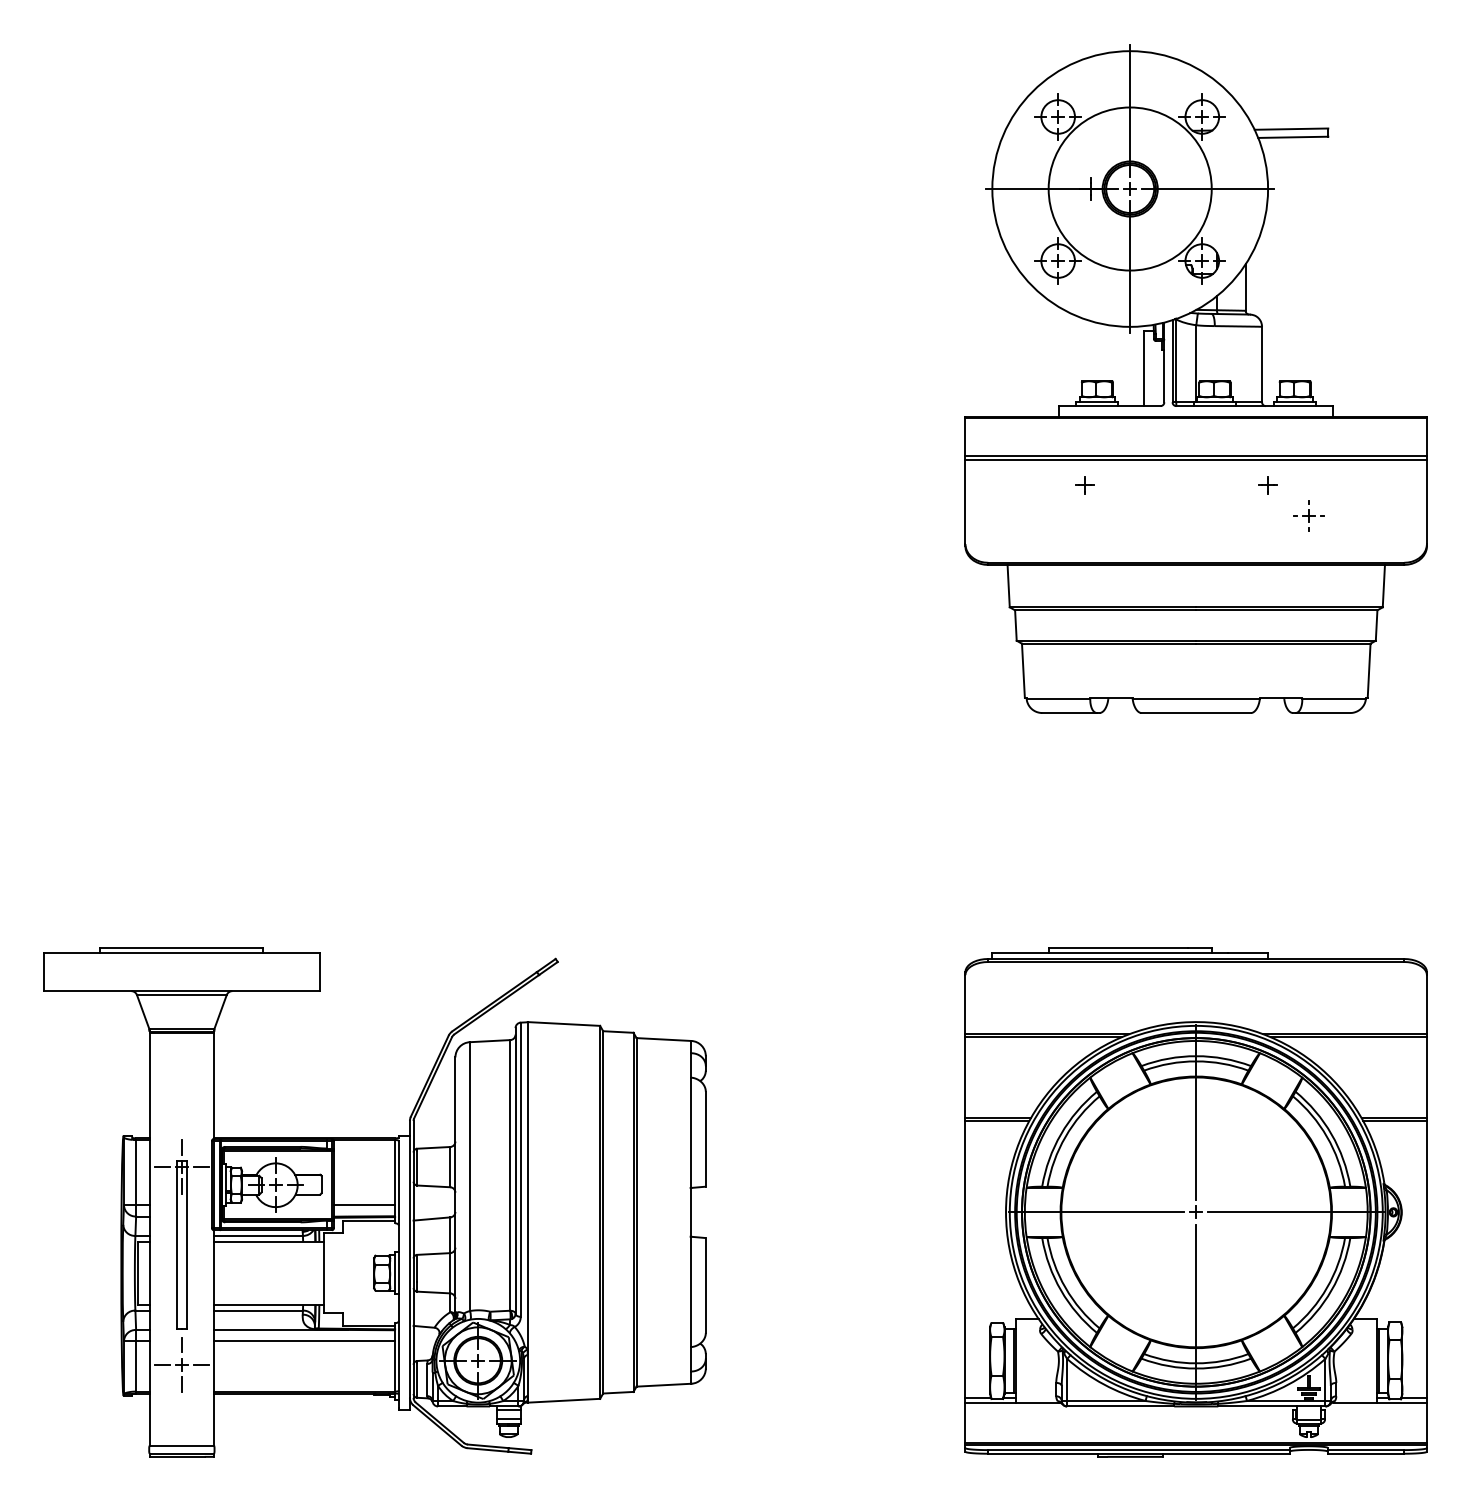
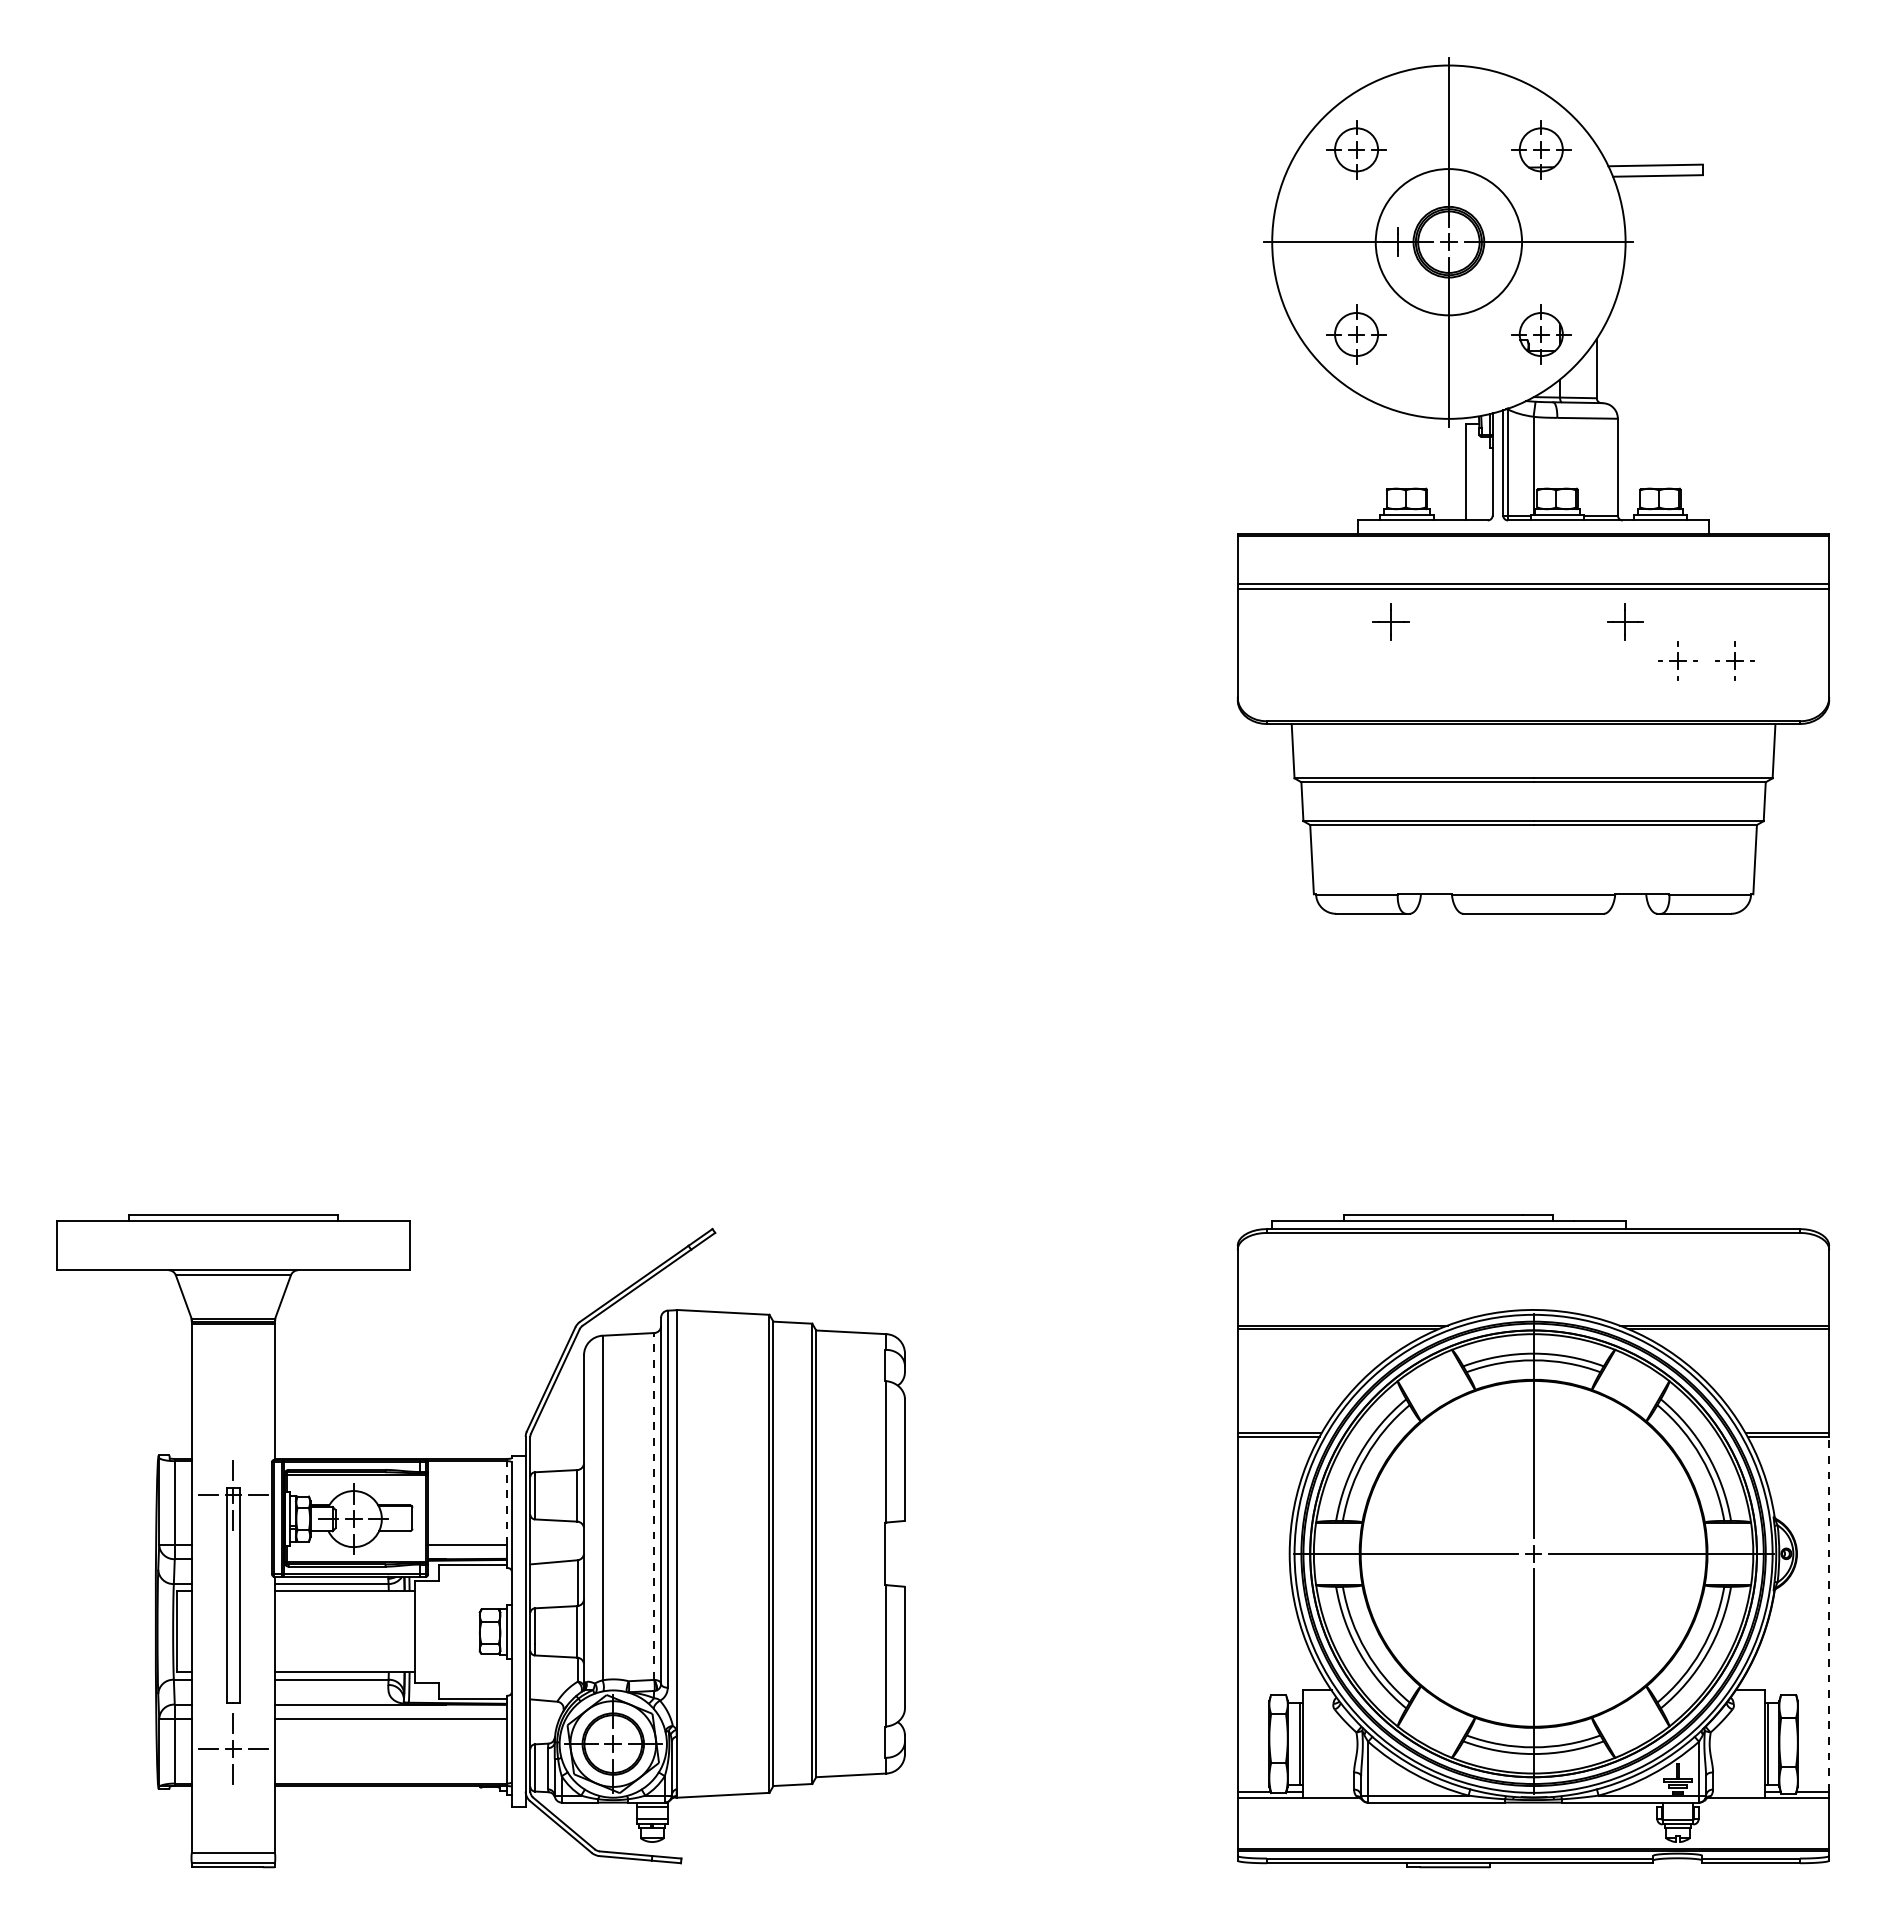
circle: (1129, 188) -> (1448, 241), size x0.7
part: (1084, 484) -> (1390, 621), size x1.6
part: (1267, 484) -> (1624, 621), size x1.6
part: (1353, 515) -> (1734, 660), added
line: (394, 1173) -> (506, 1503), solid -> dashed
line: (510, 1174) -> (654, 1505), solid -> dashed
line: (1427, 1258) -> (1829, 1613), solid -> dashed

